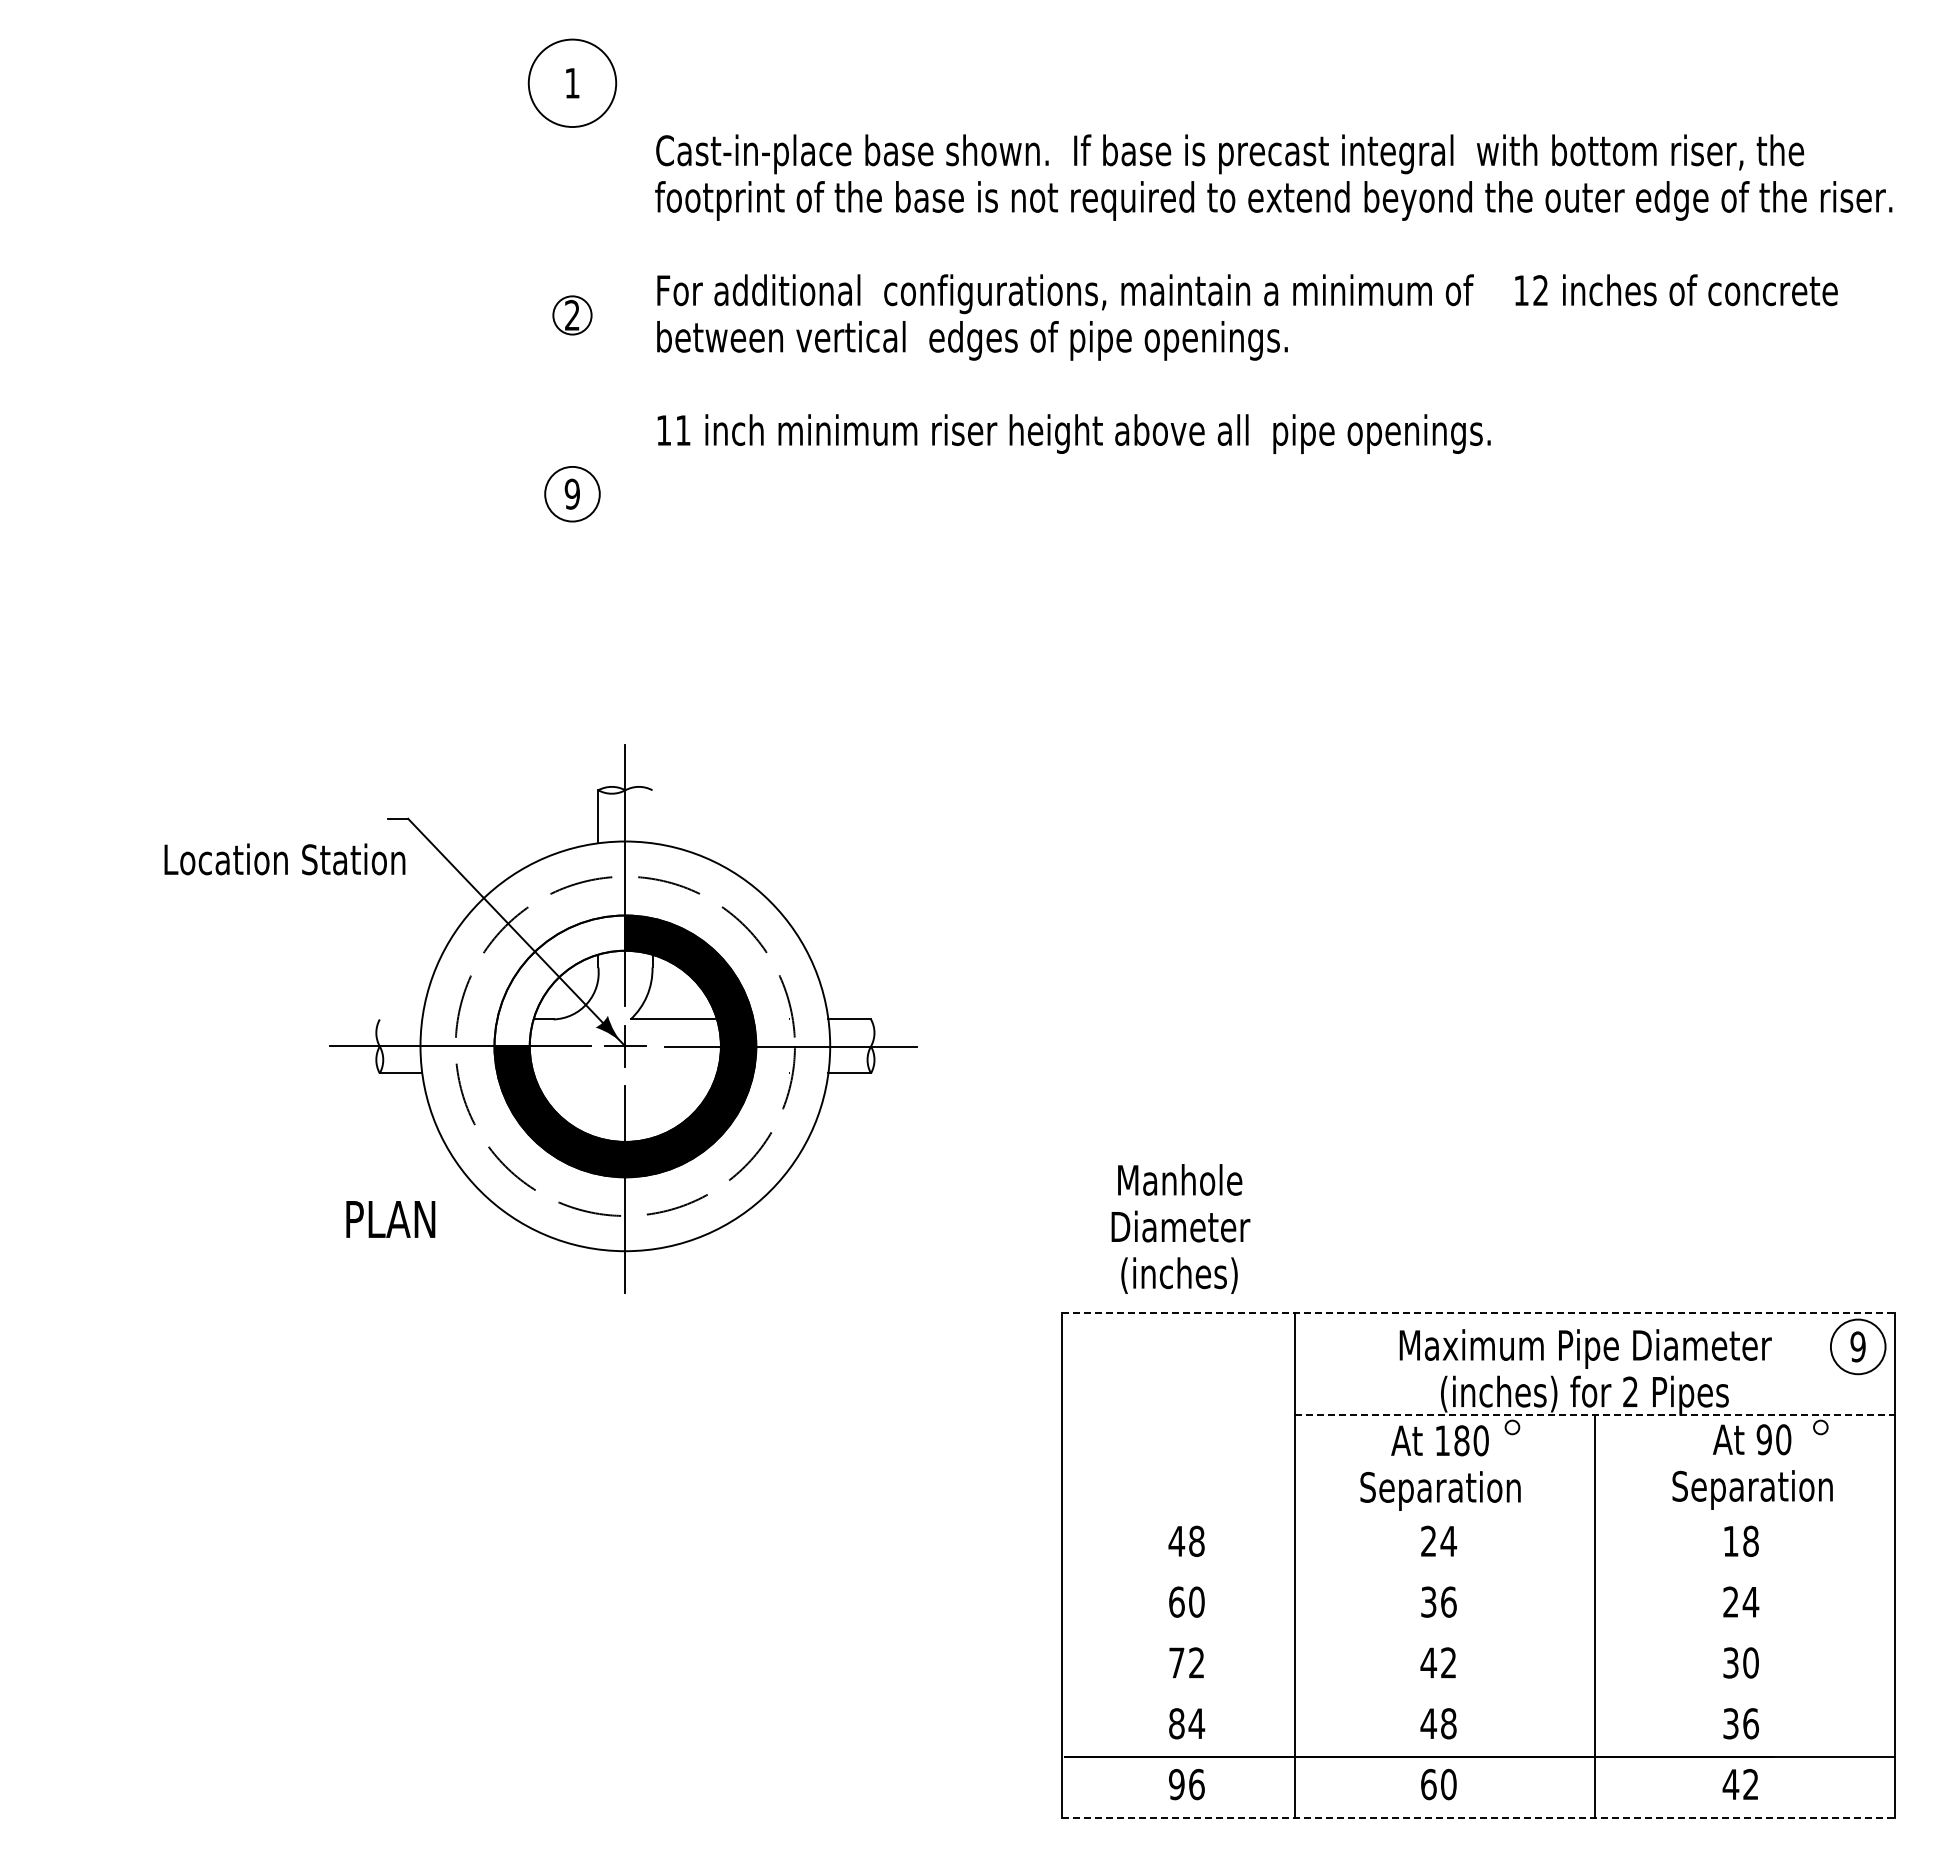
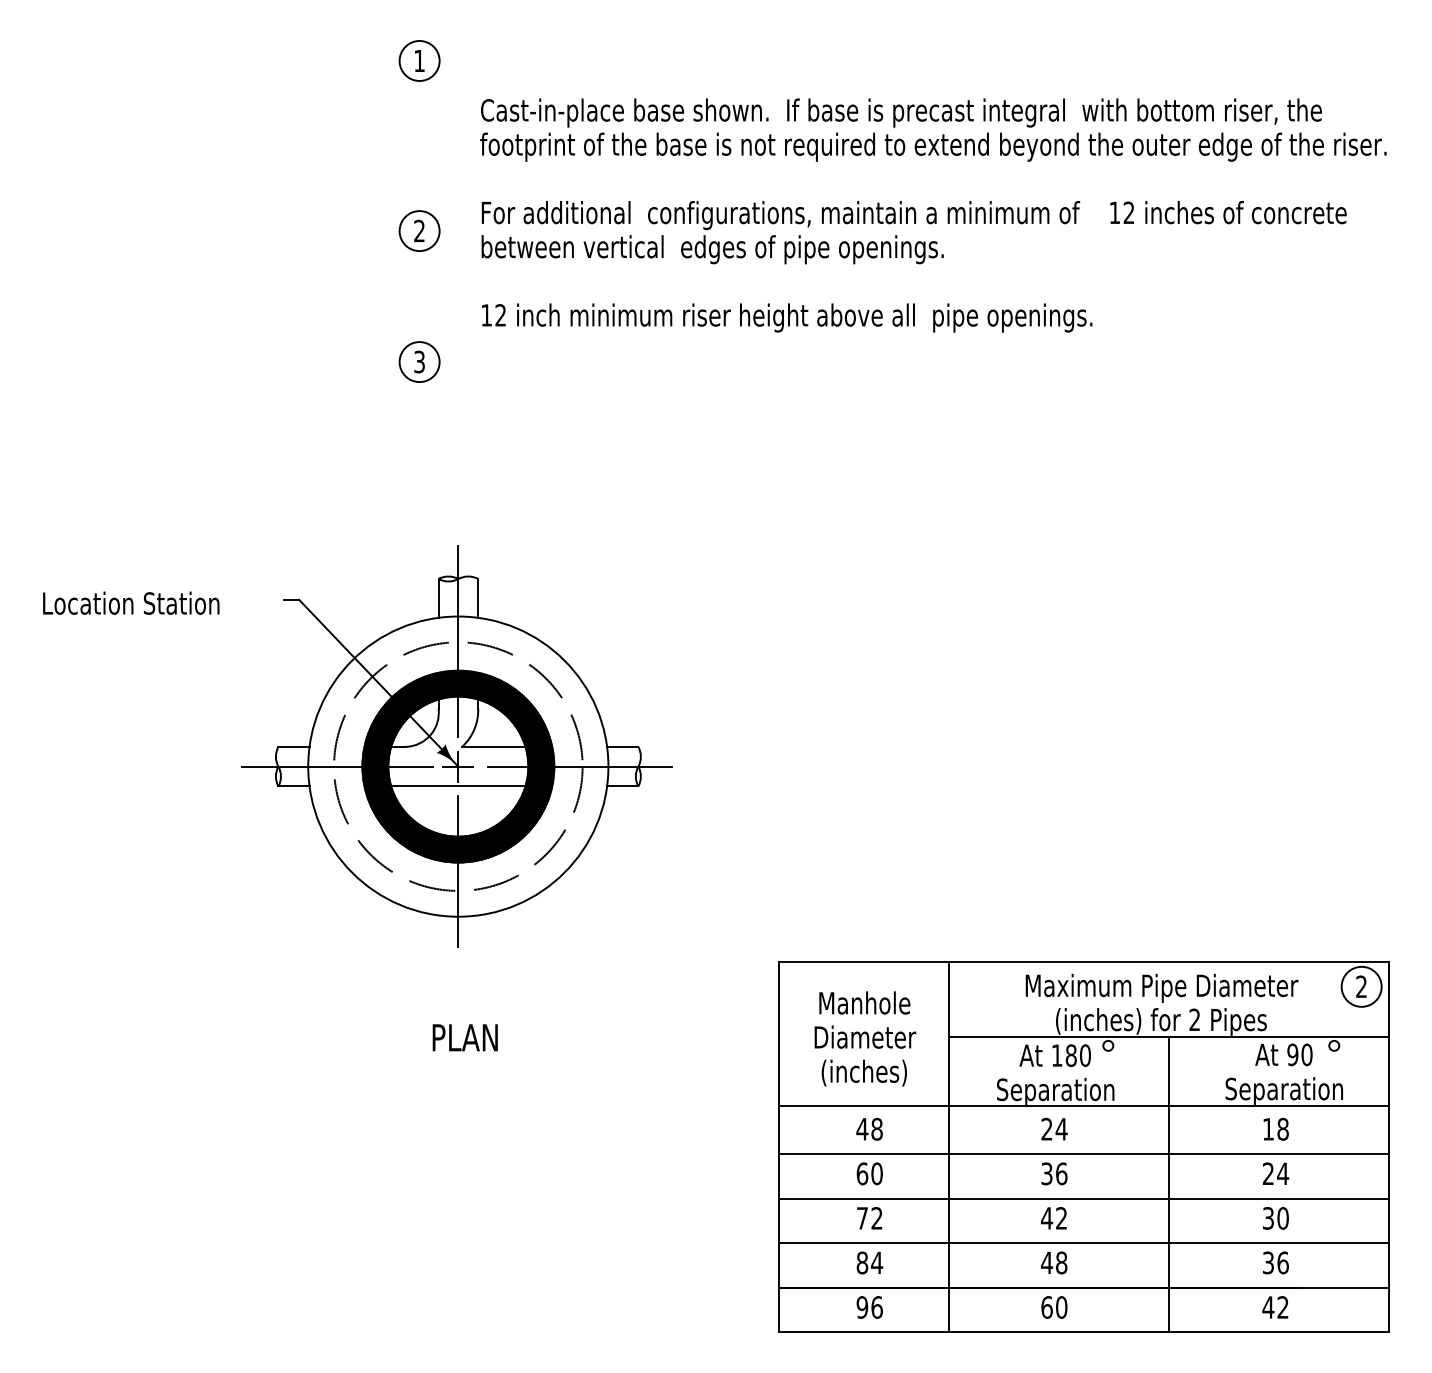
circle: (572, 83) -> (419, 61), size x0.62
circle: (572, 315) -> (419, 231), size x1.43
text: (683, 430) -> (500, 315), 11 -> 12
text: (571, 493) -> (418, 361), 9 -> 3
line: (652, 816) -> (478, 598), added
text: (284, 859) -> (130, 603), moved
fill: (559, 980) -> (410, 718), added
line: (400, 1019) -> (293, 746), added
line: (625, 1073) -> (458, 786), added
text: (390, 1219) -> (465, 1037), moved
text: (1180, 1228) -> (865, 1038), moved
line: (1478, 1312) -> (1083, 961), dashed -> solid
text: (1857, 1346) -> (1361, 986), 9 -> 2
line: (1595, 1414) -> (1169, 1036), dashed -> solid
line: (1479, 1509) -> (1084, 1105), added
line: (1479, 1575) -> (1084, 1154), added
line: (1479, 1636) -> (1084, 1199), added
line: (1479, 1696) -> (1084, 1242), added
line: (1478, 1817) -> (1083, 1331), dashed -> solid

